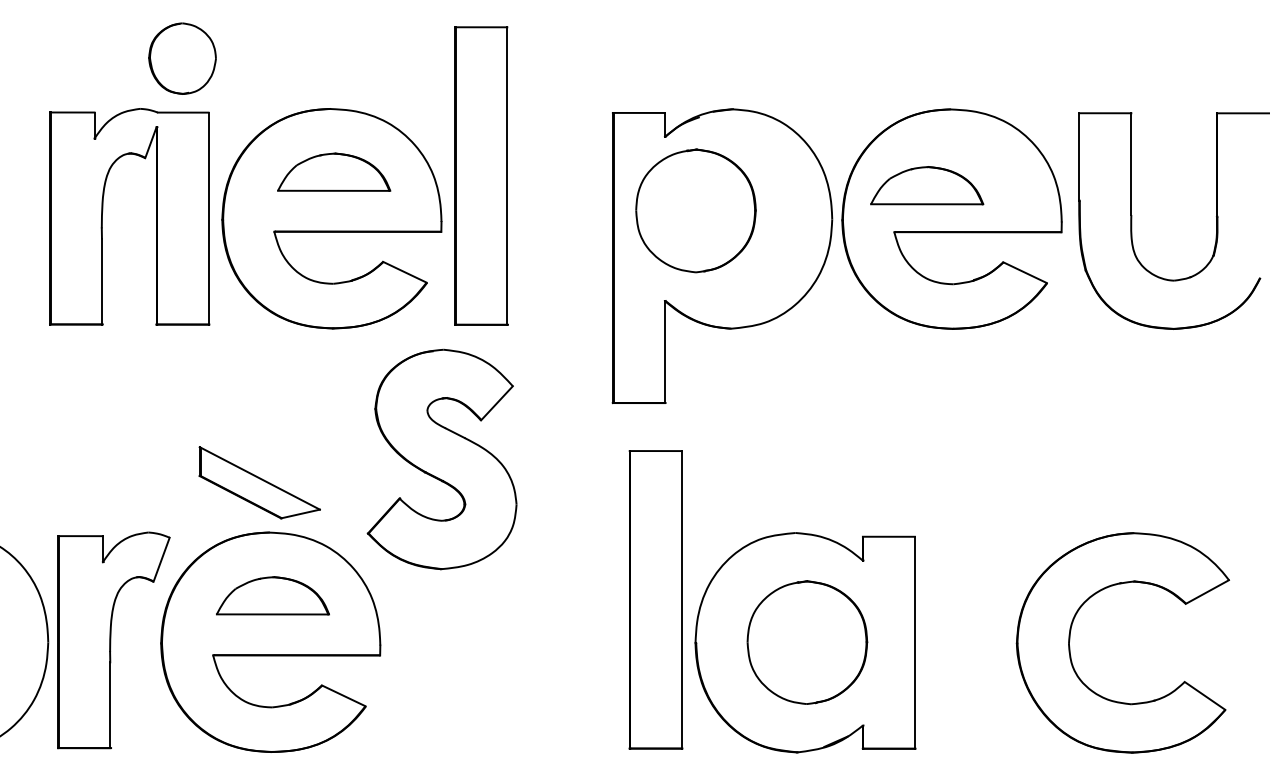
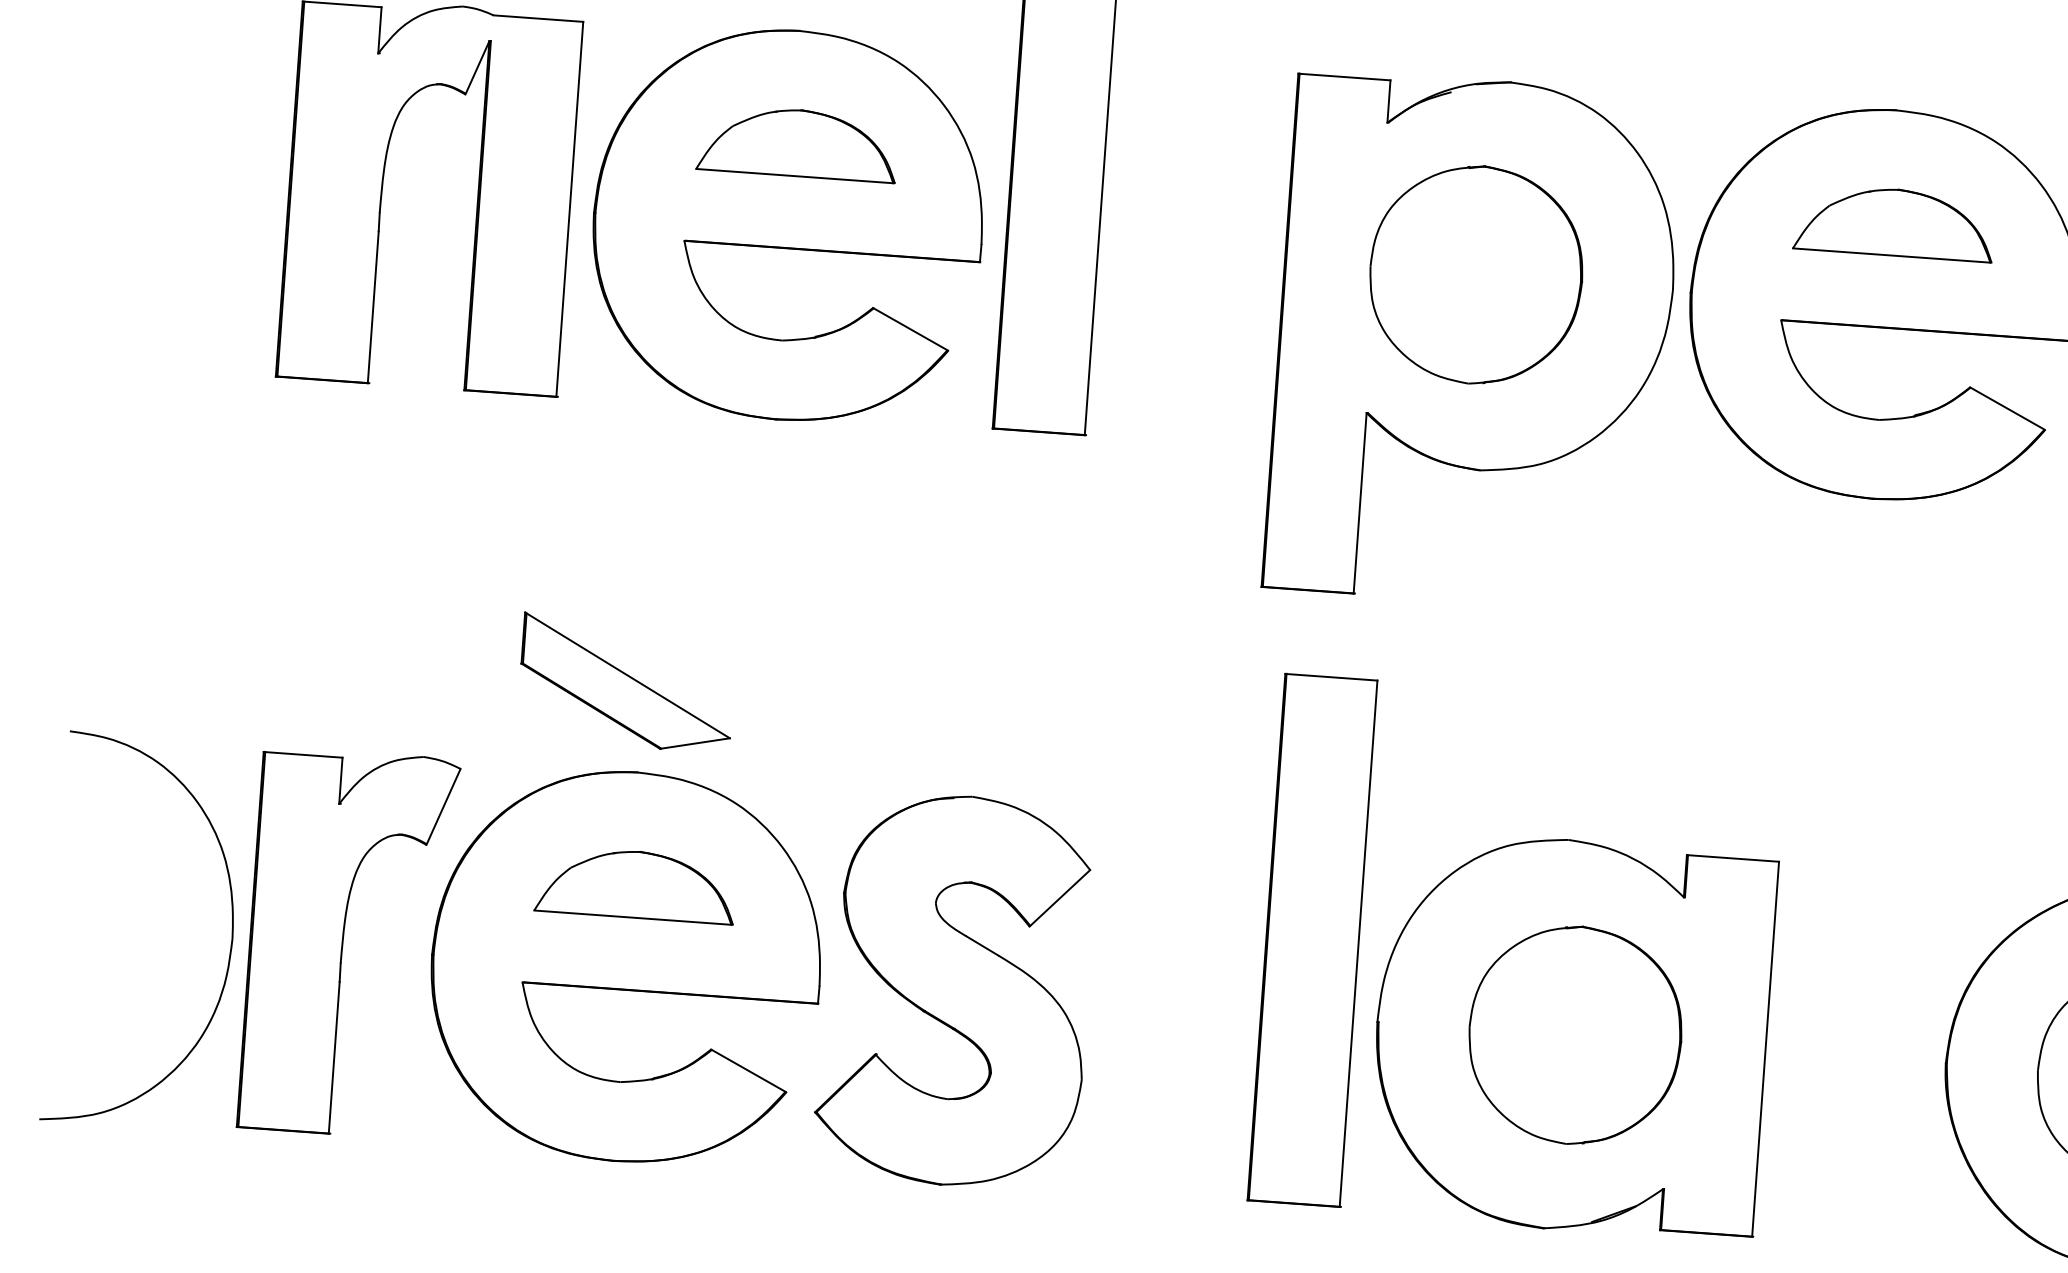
part: (927, 185) -> (1895, 222), moved
part: (695, 210) -> (1475, 274), moved
part: (441, 459) -> (954, 990), moved

